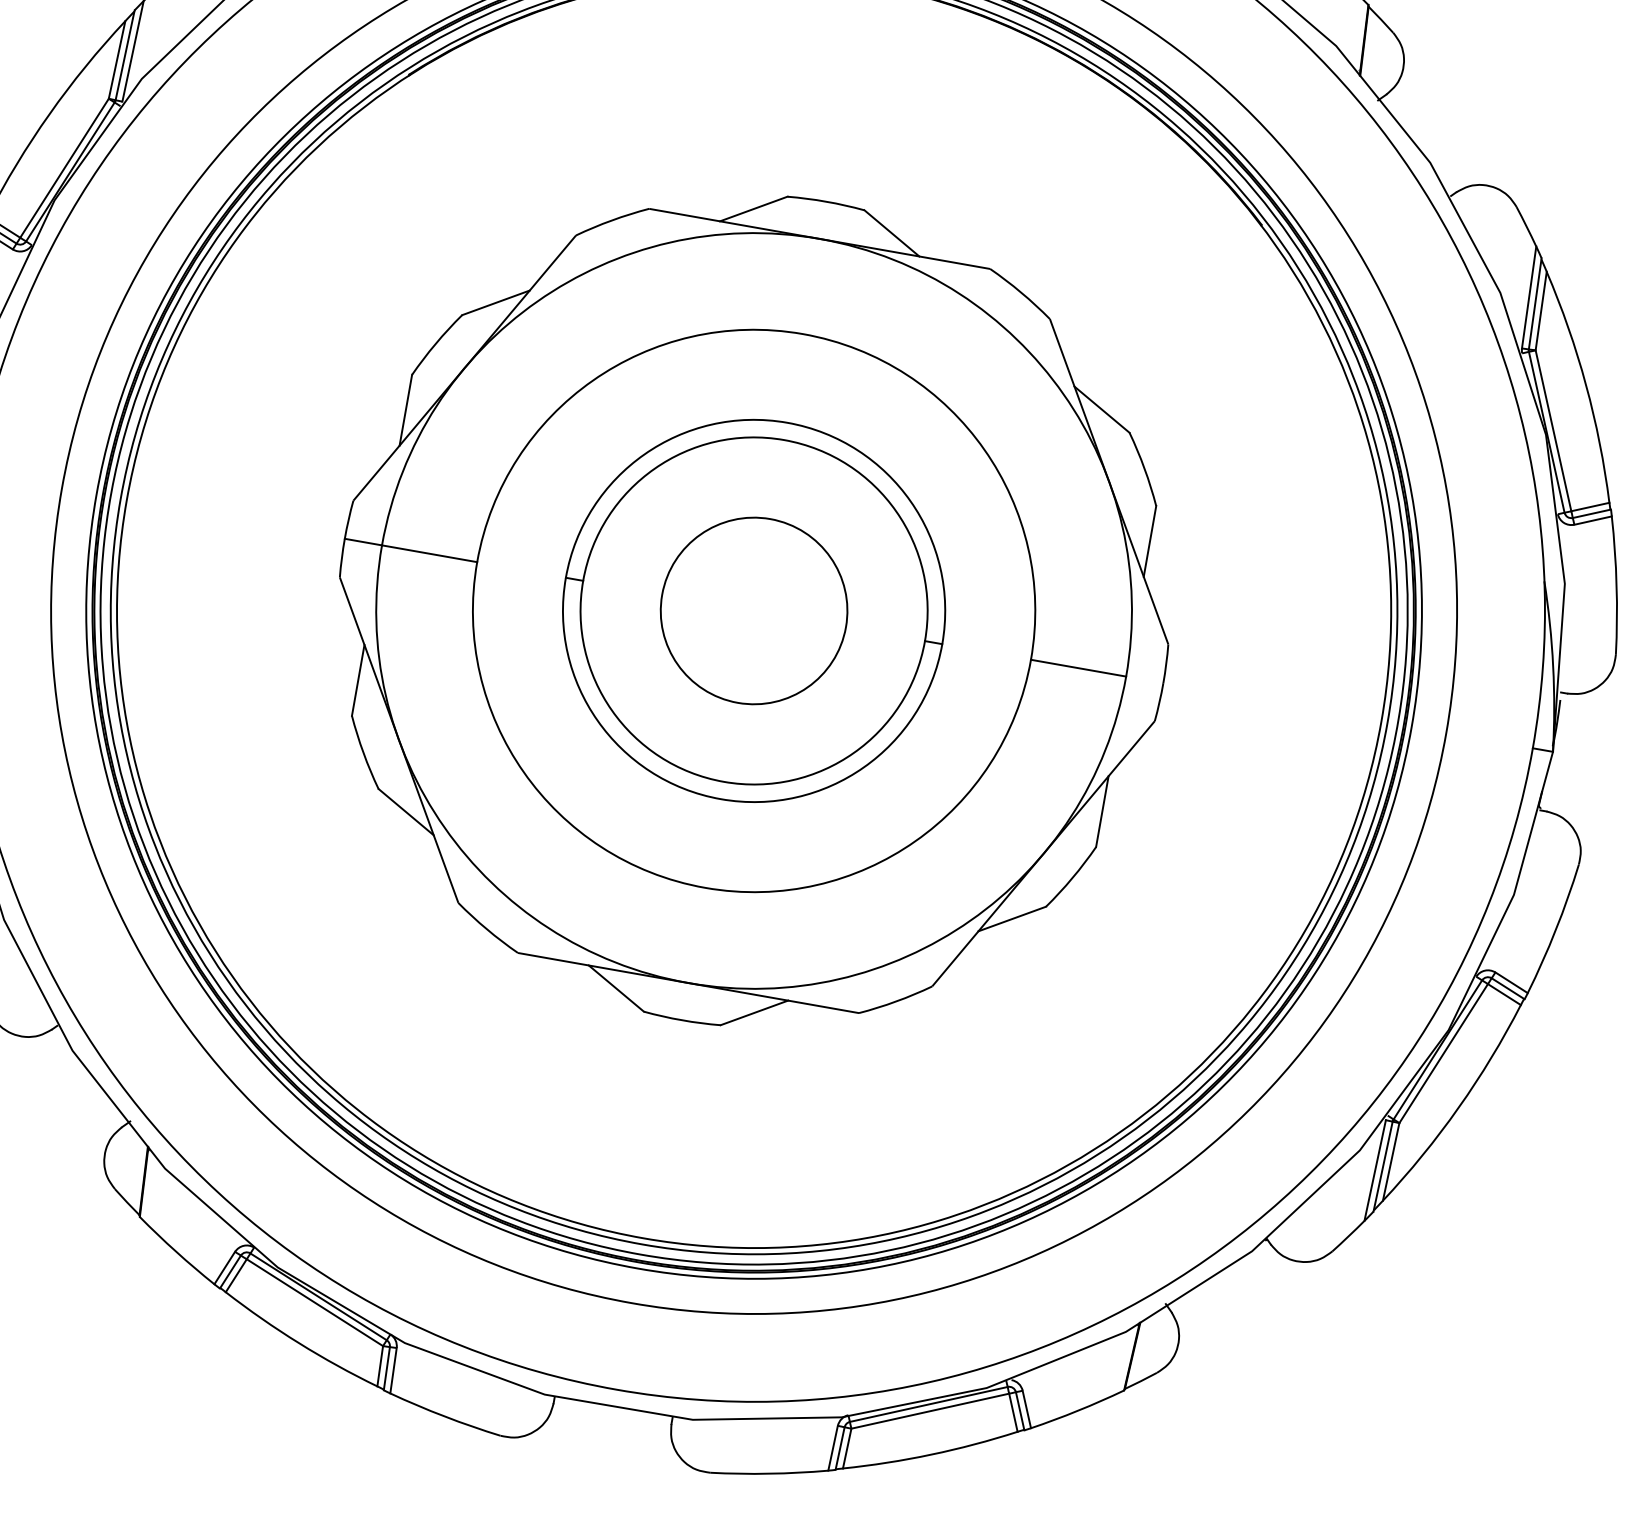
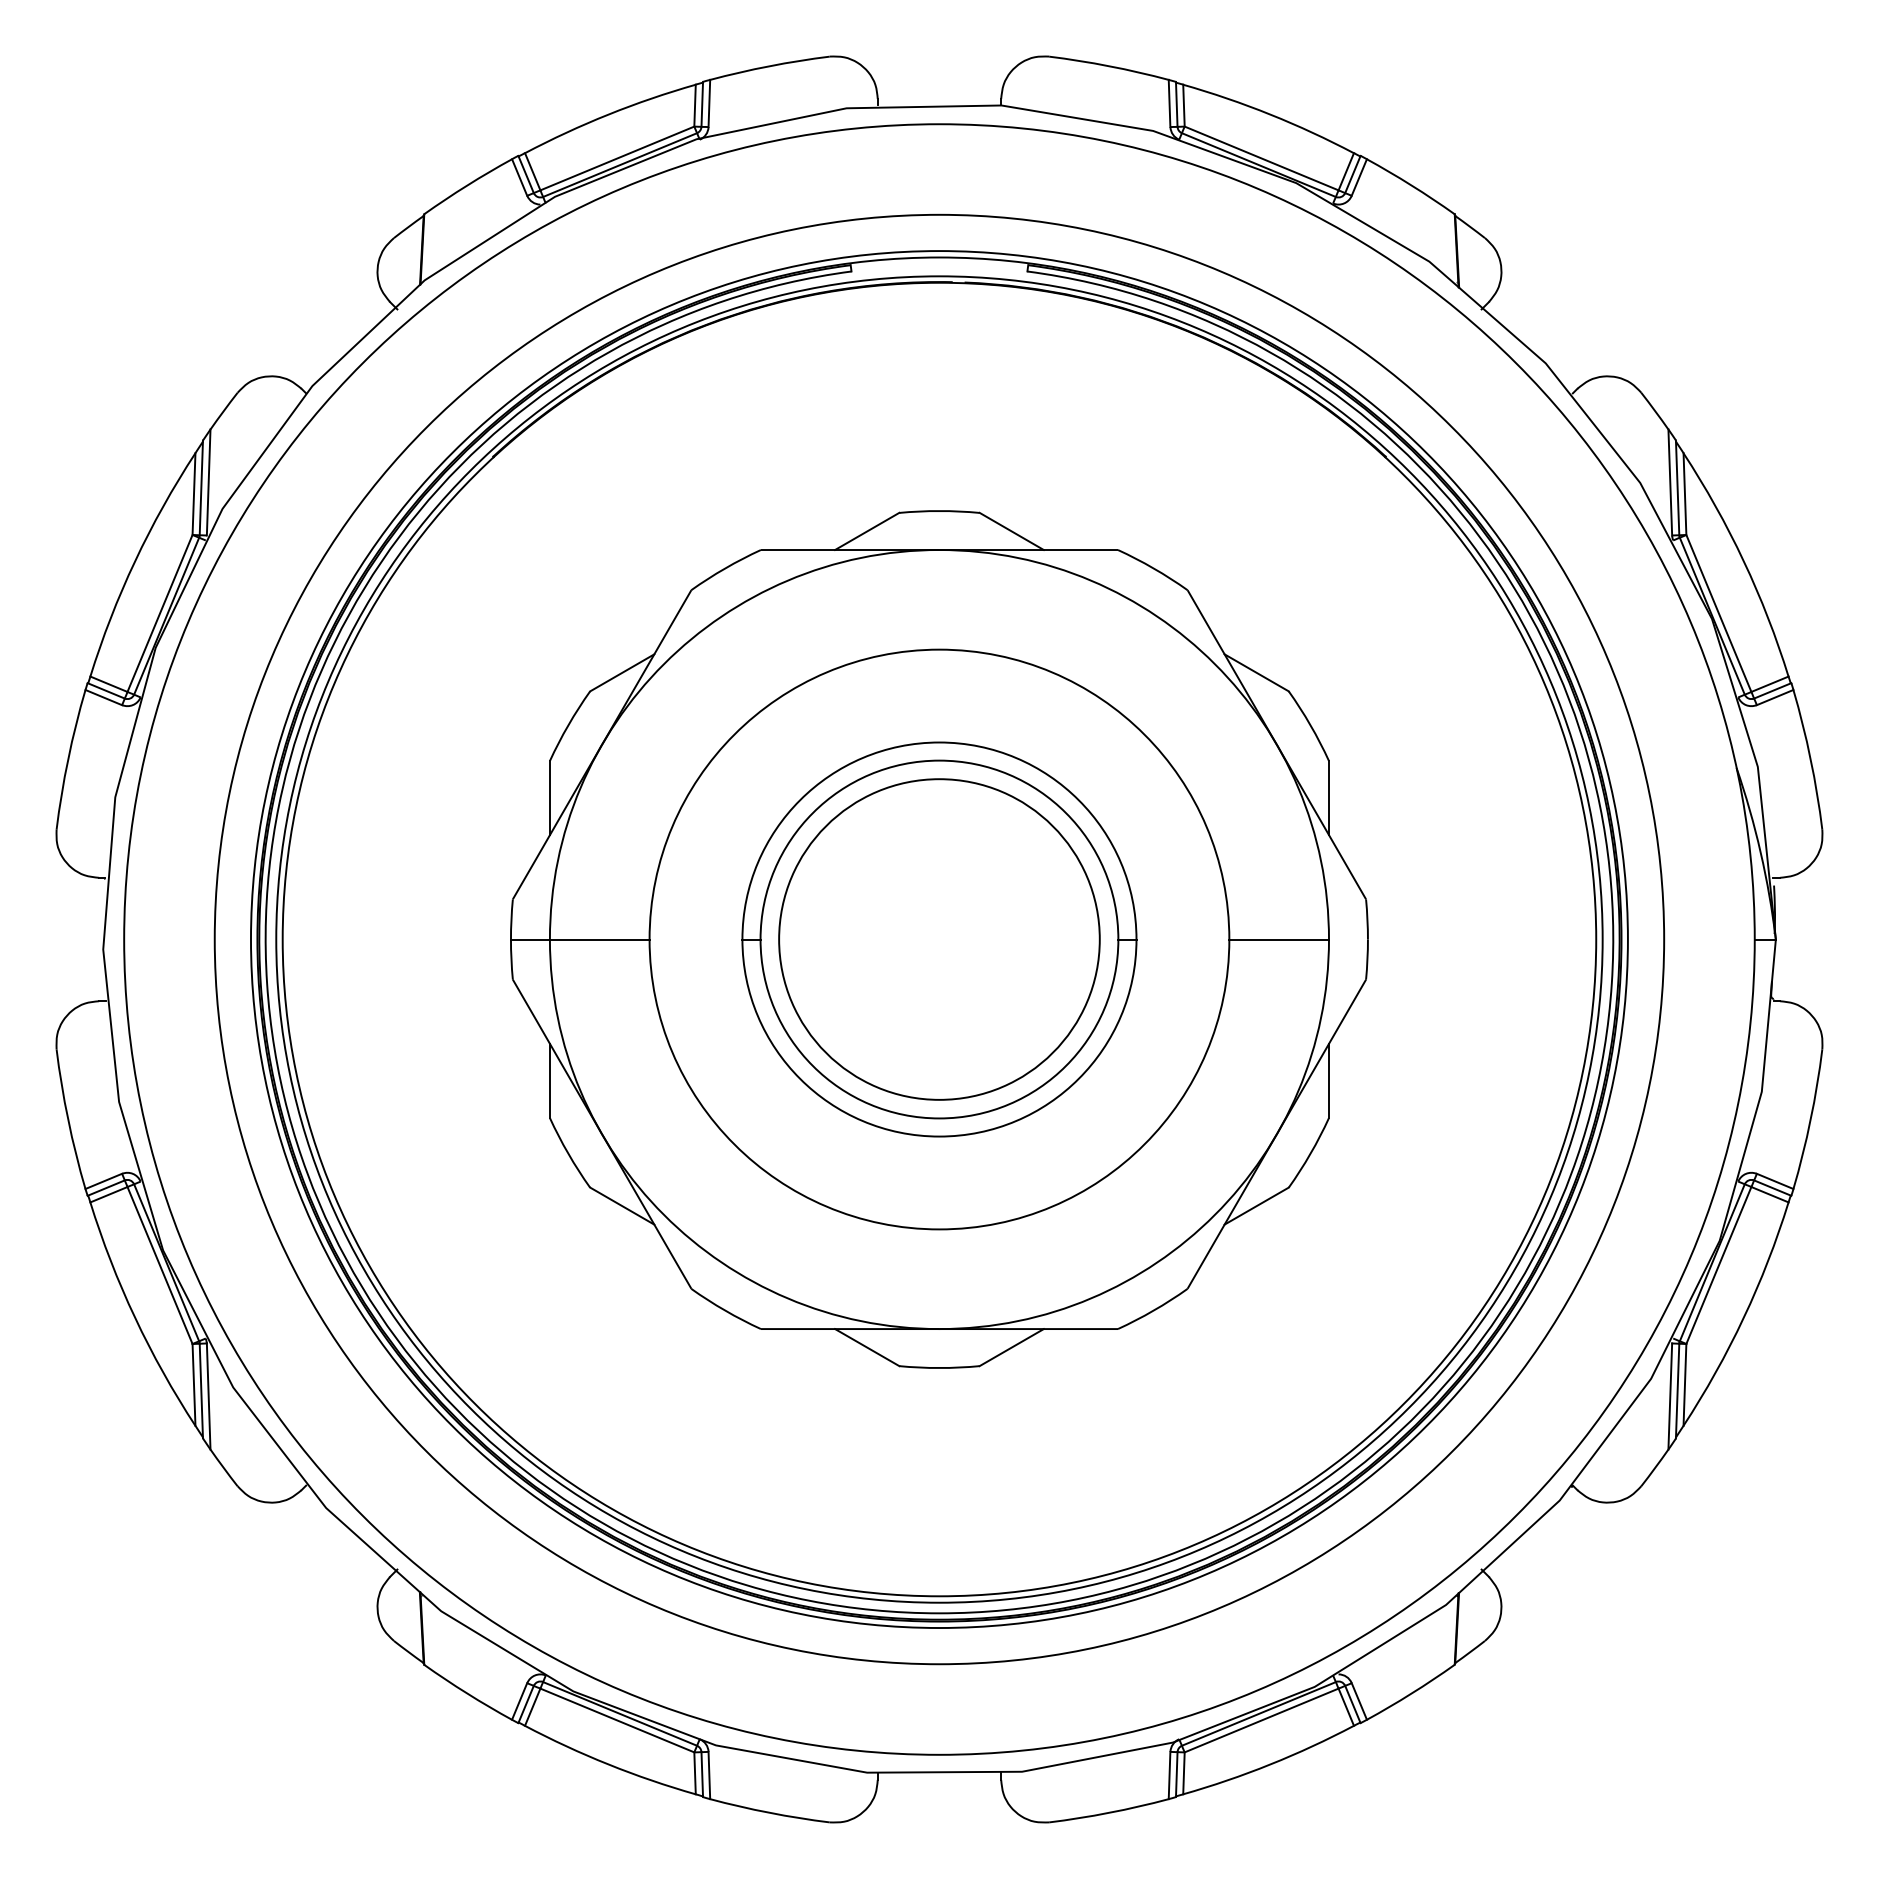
circle: (754, 610) -> (939, 939), size x1.67

